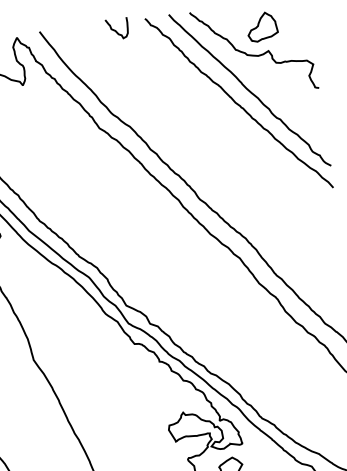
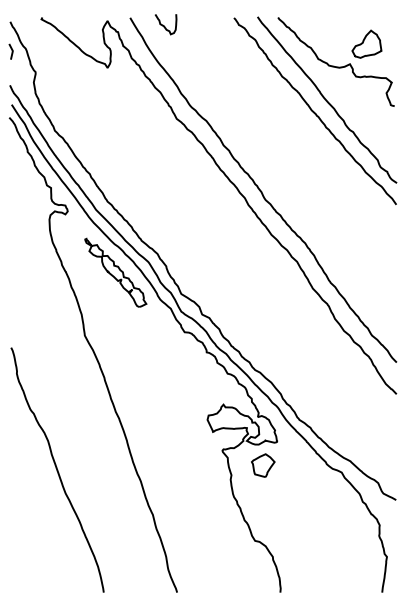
part: (261, 26) -> (366, 43), moved
curve: (115, 30) -> (164, 25), moved
part: (56, 292) -> (115, 272), added

